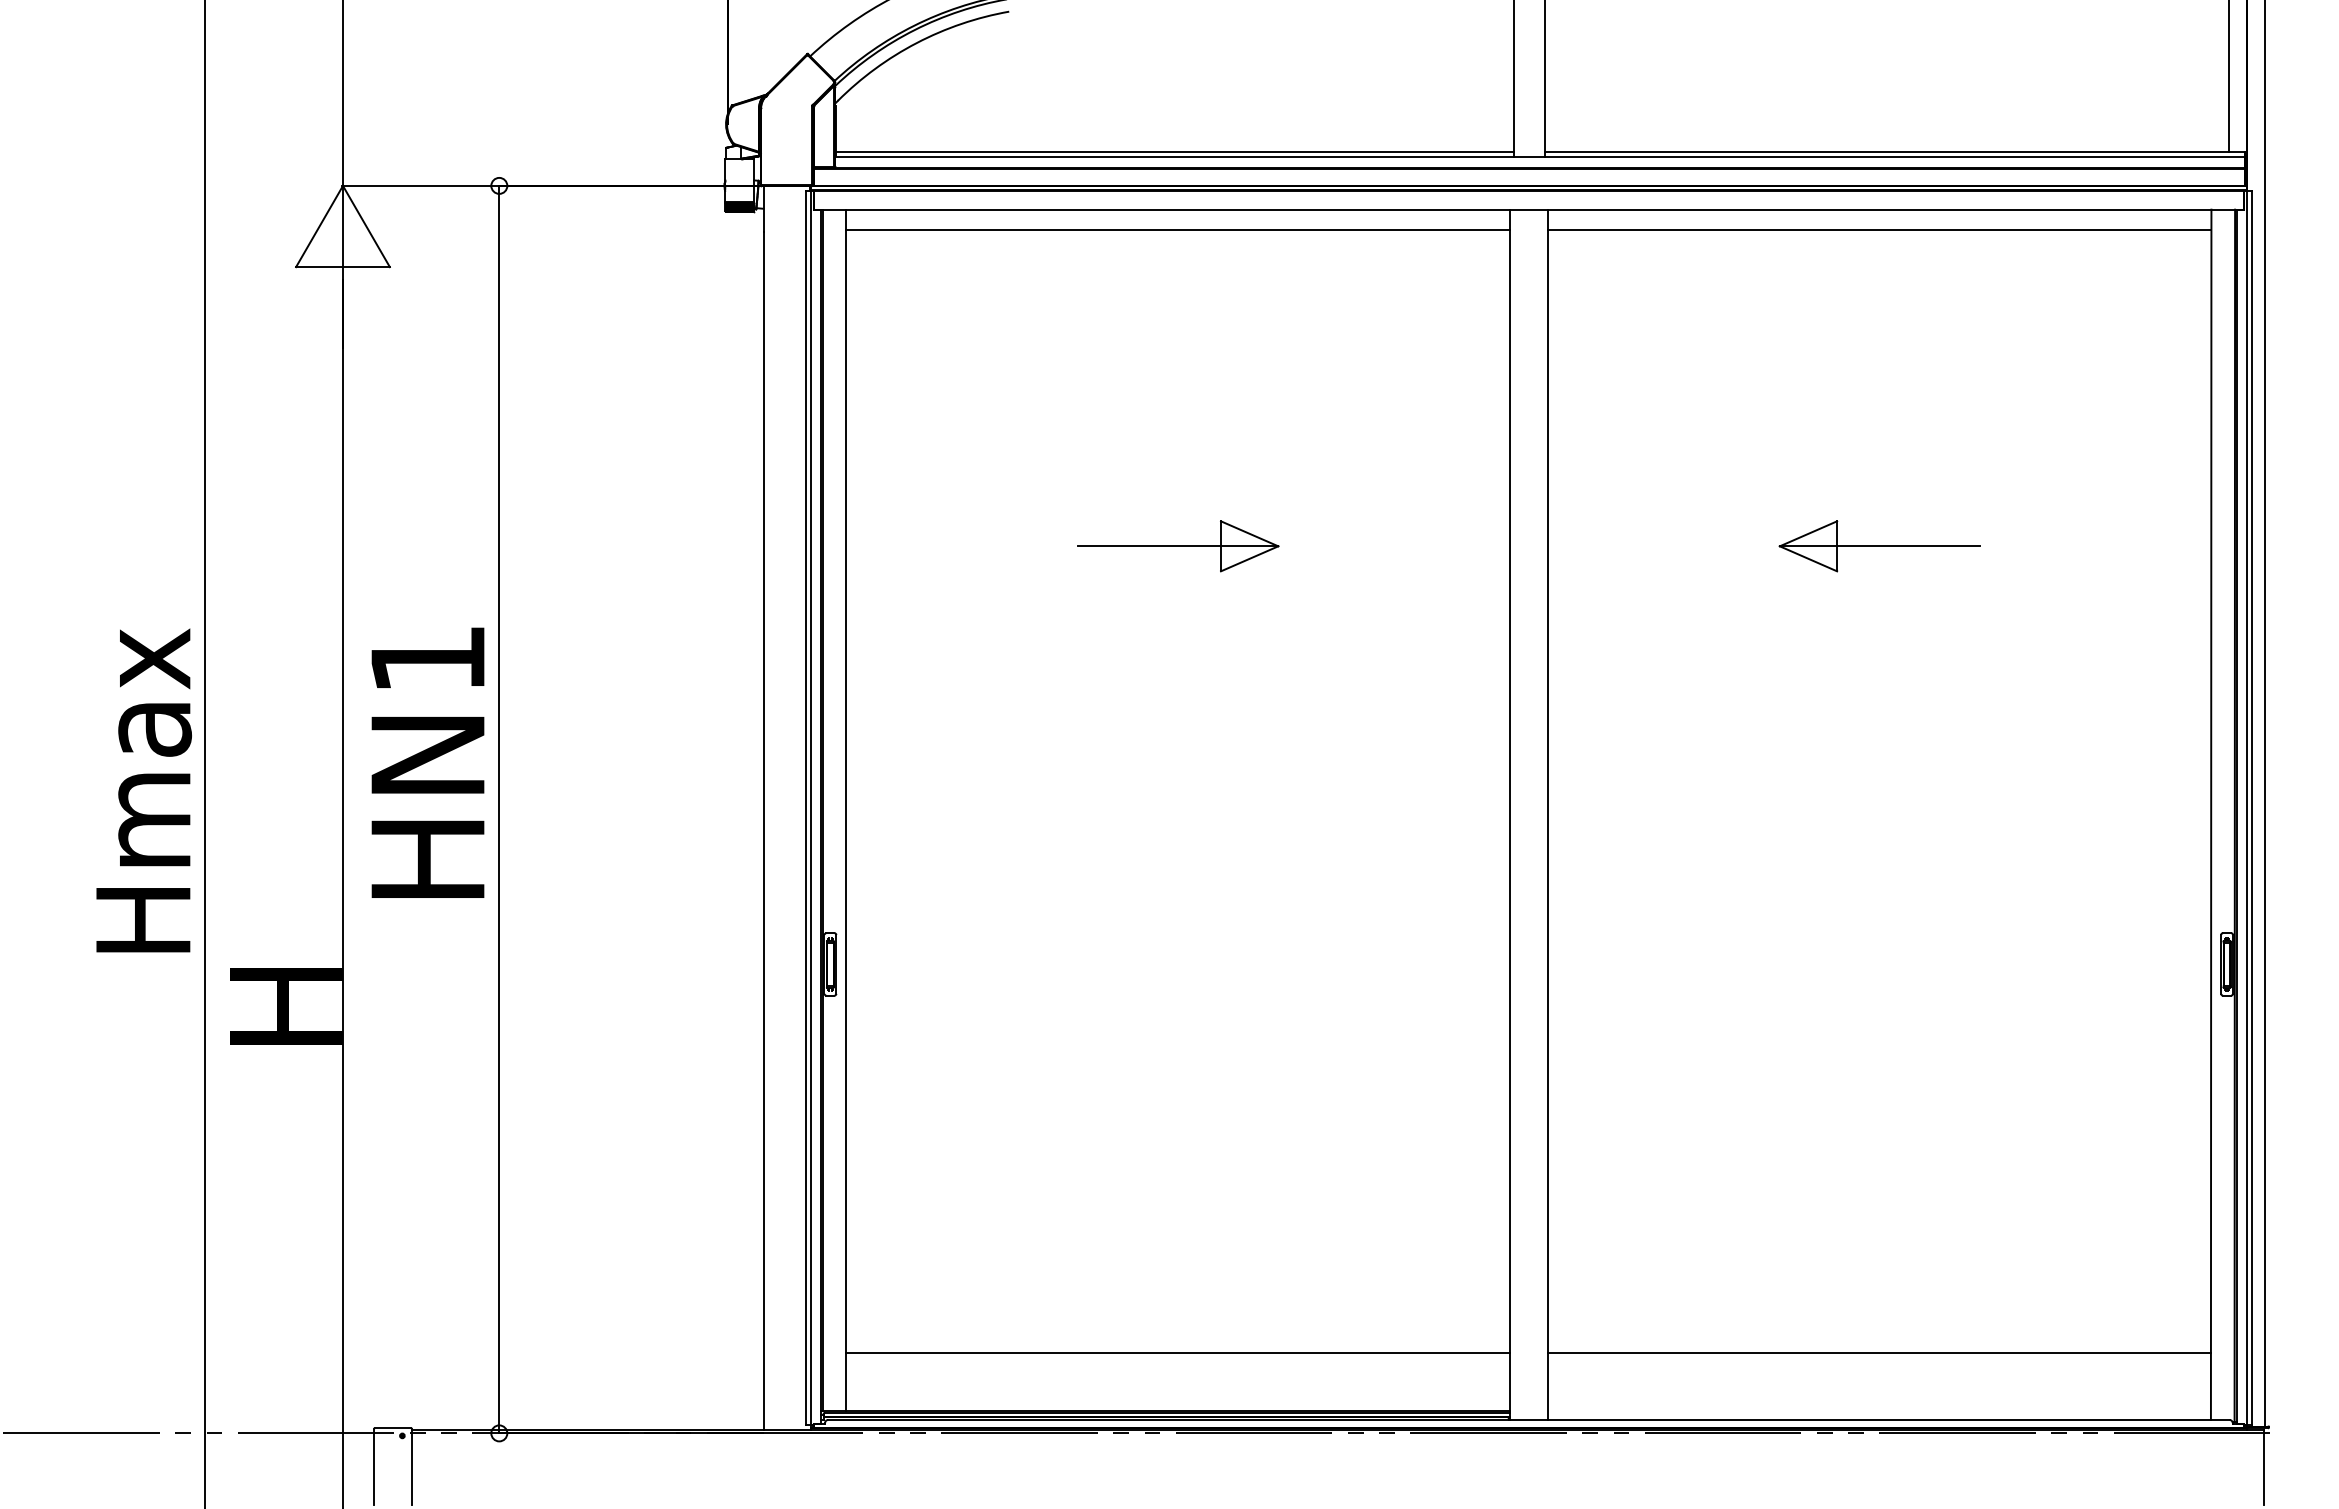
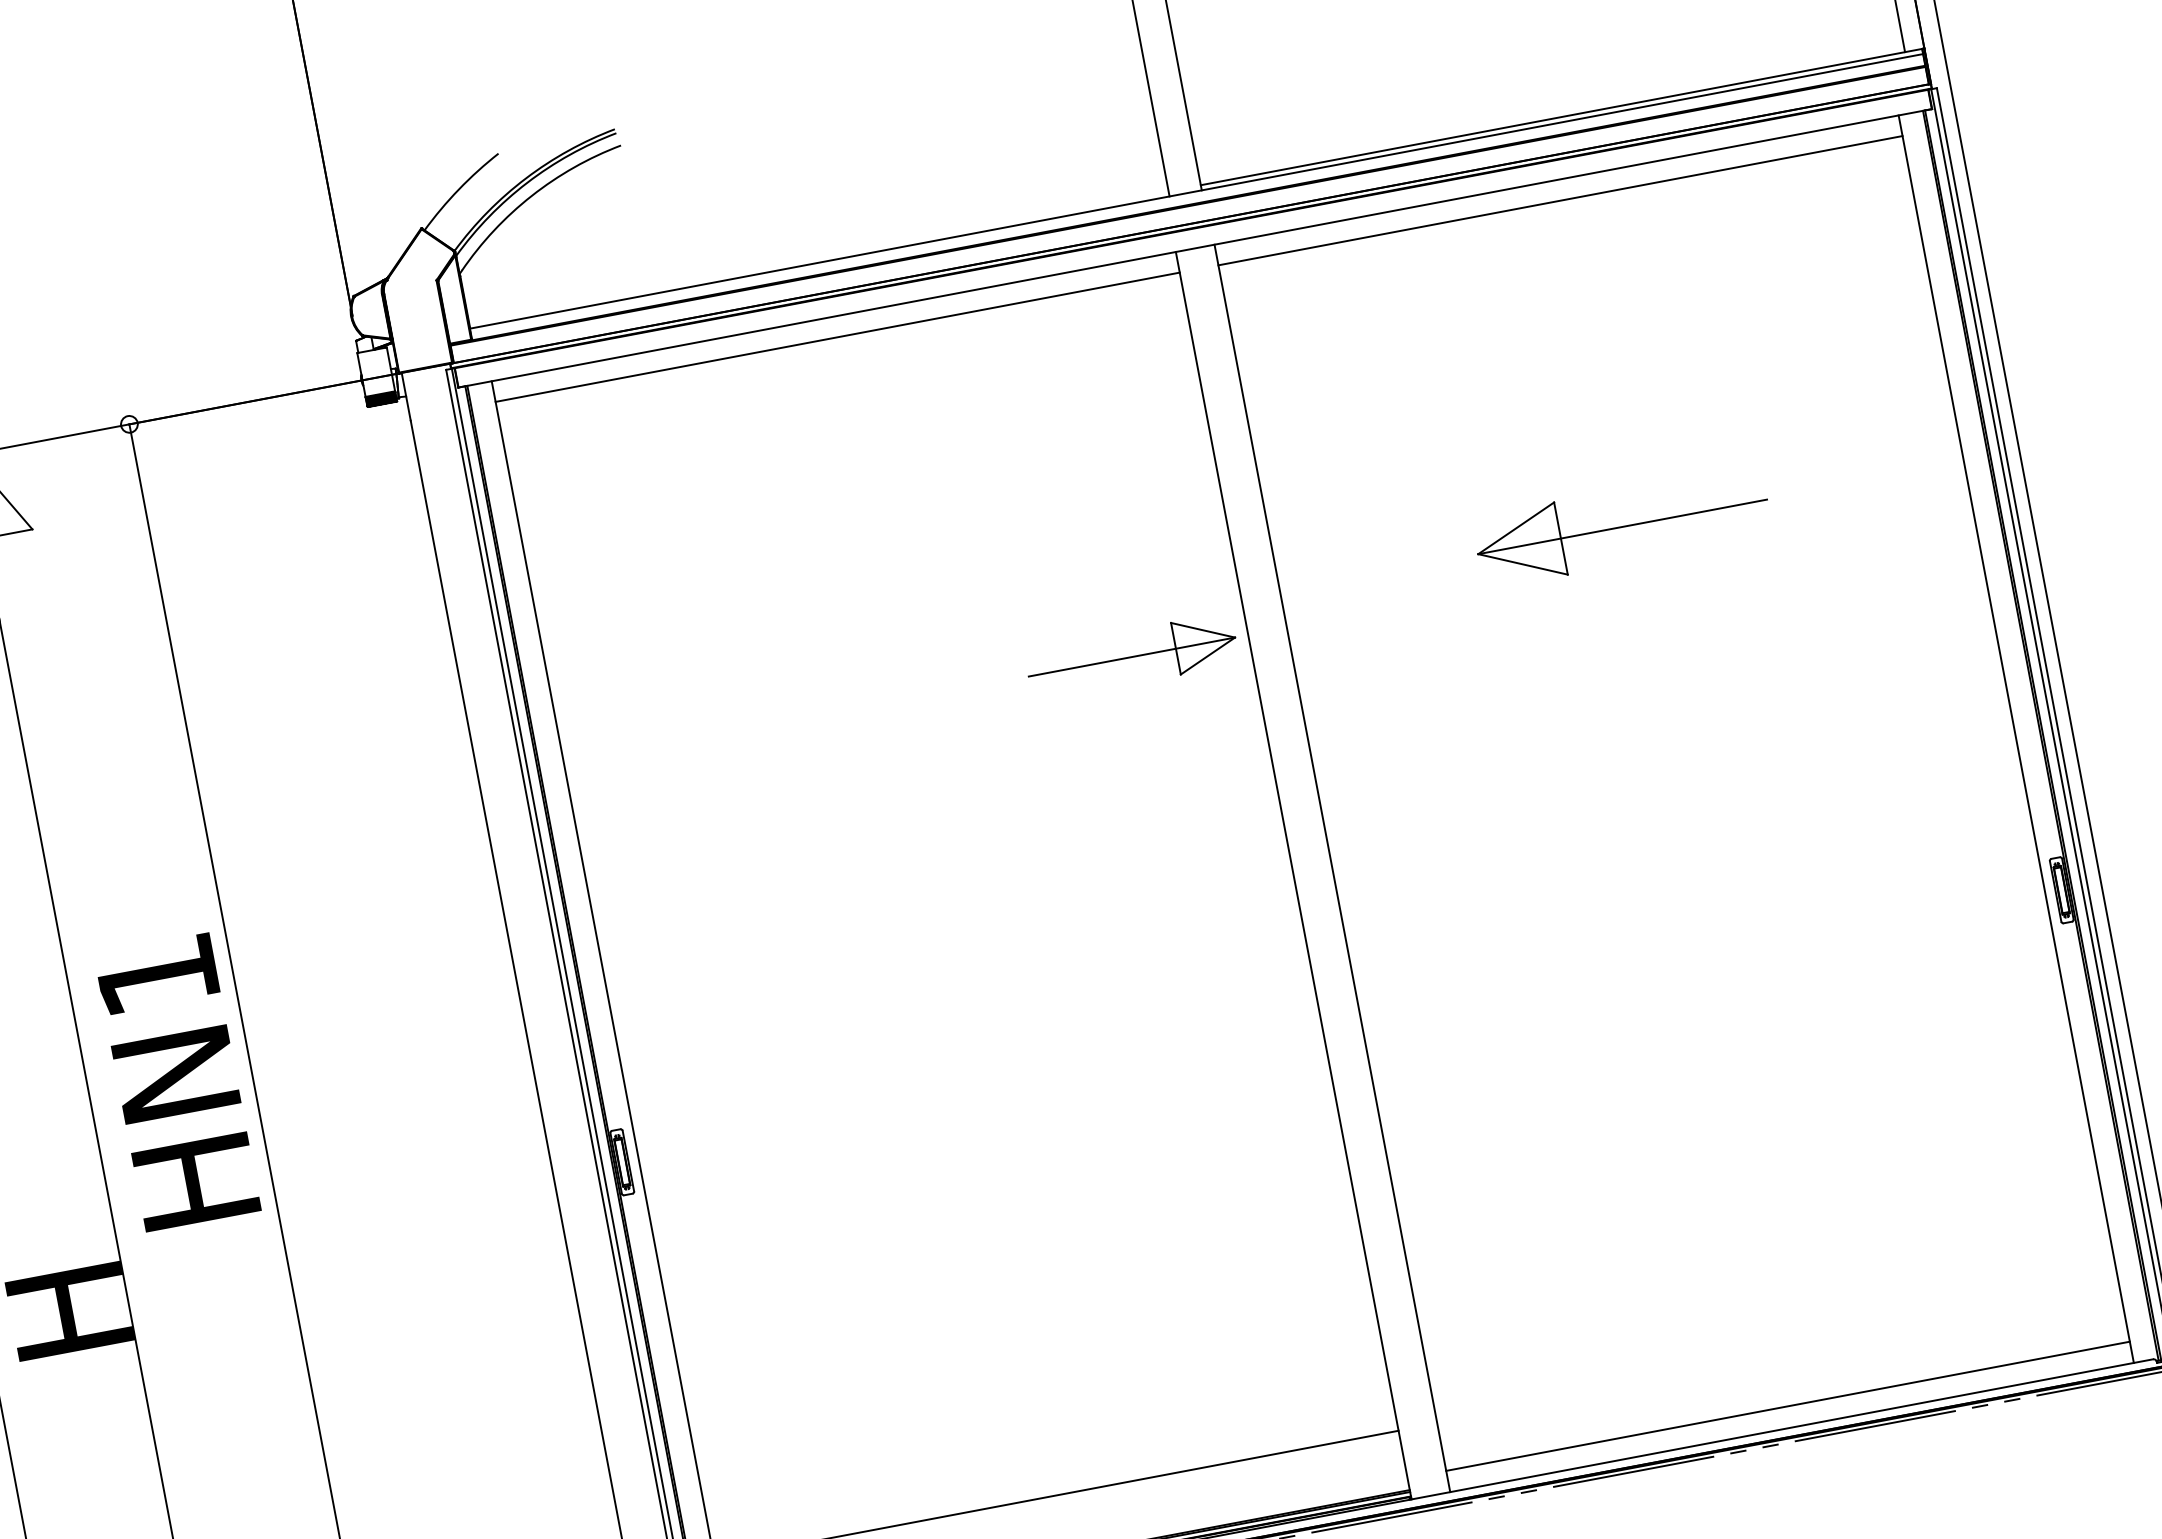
line: (1174, 151) -> (818, 257), removed
part: (1178, 546) -> (1132, 657), moved
part: (1879, 546) -> (1622, 527), size x1.4
text: (427, 762) -> (177, 1082), moved
line: (1878, 1353) -> (1787, 1406), moved

